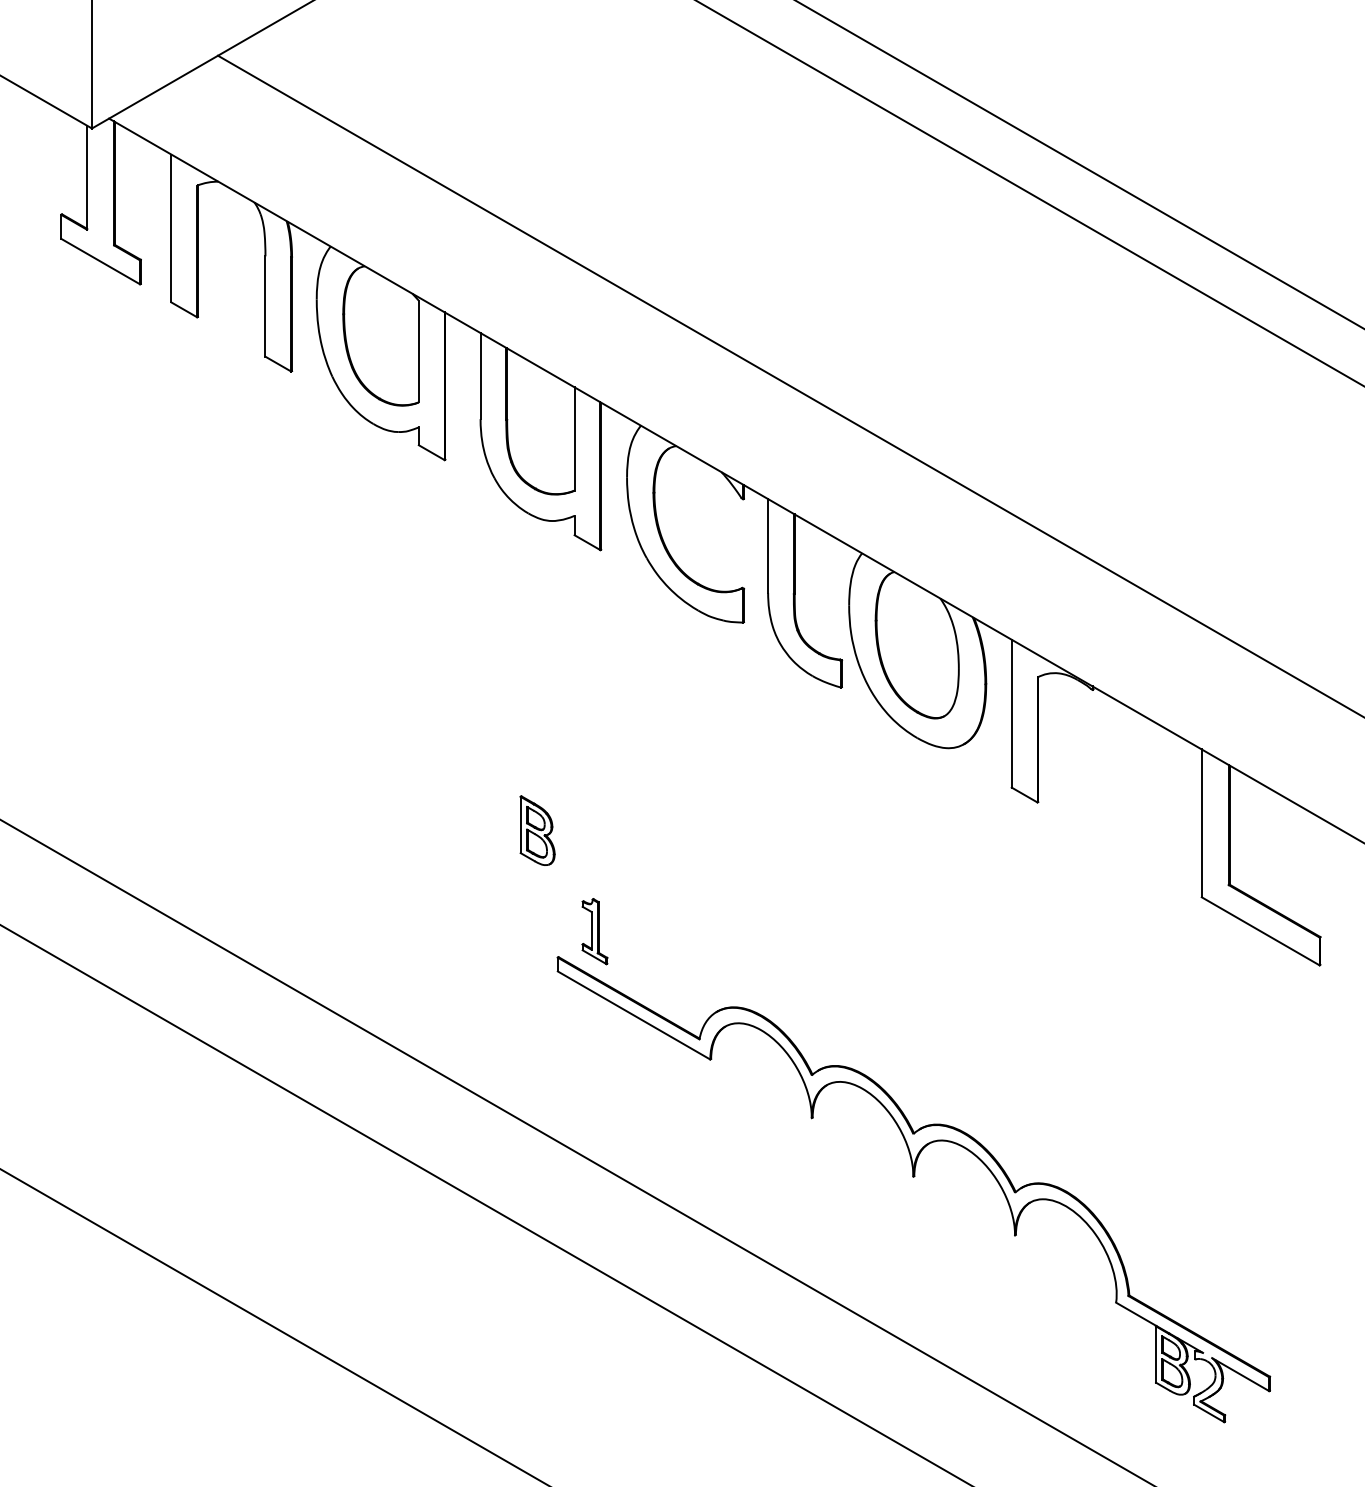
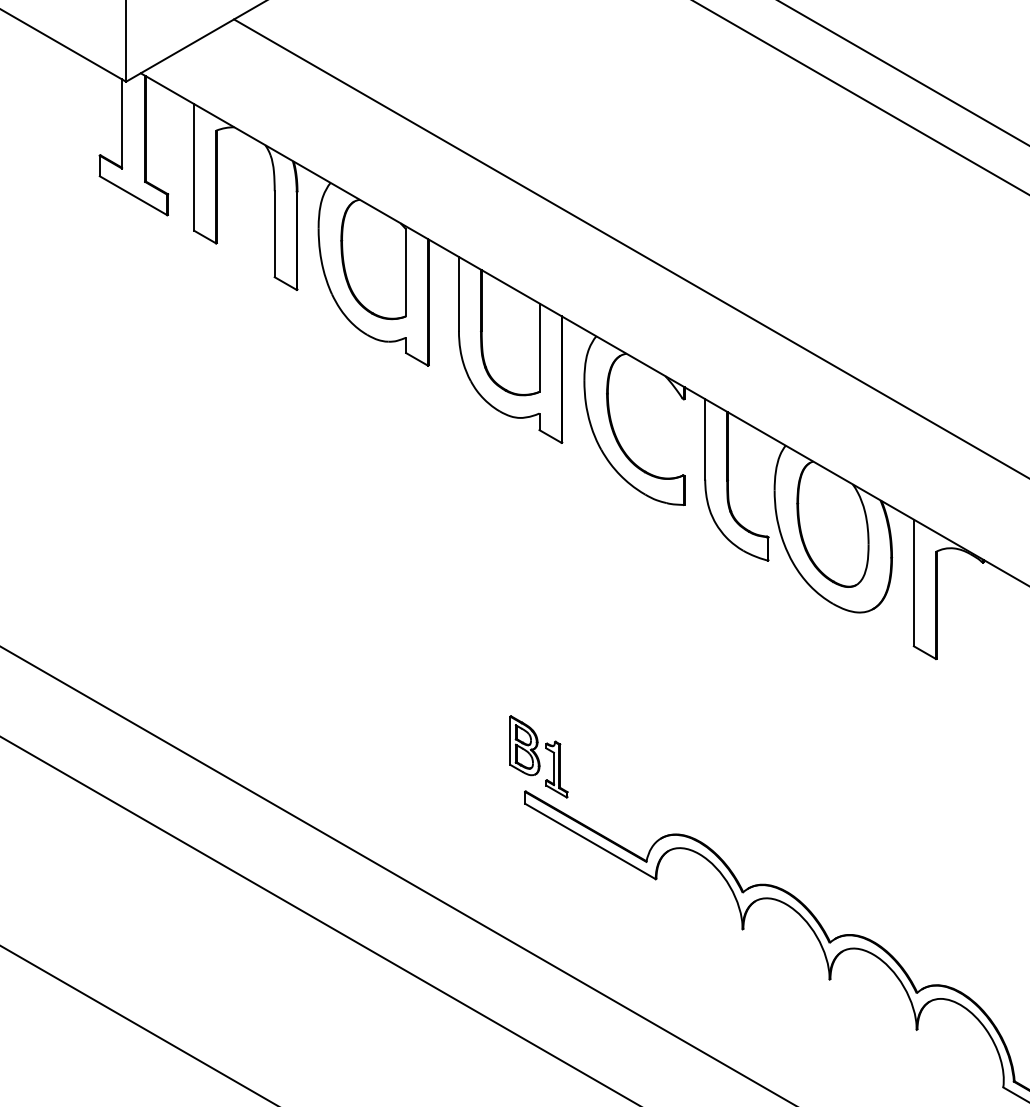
part: (537, 830) -> (524, 745), moved

